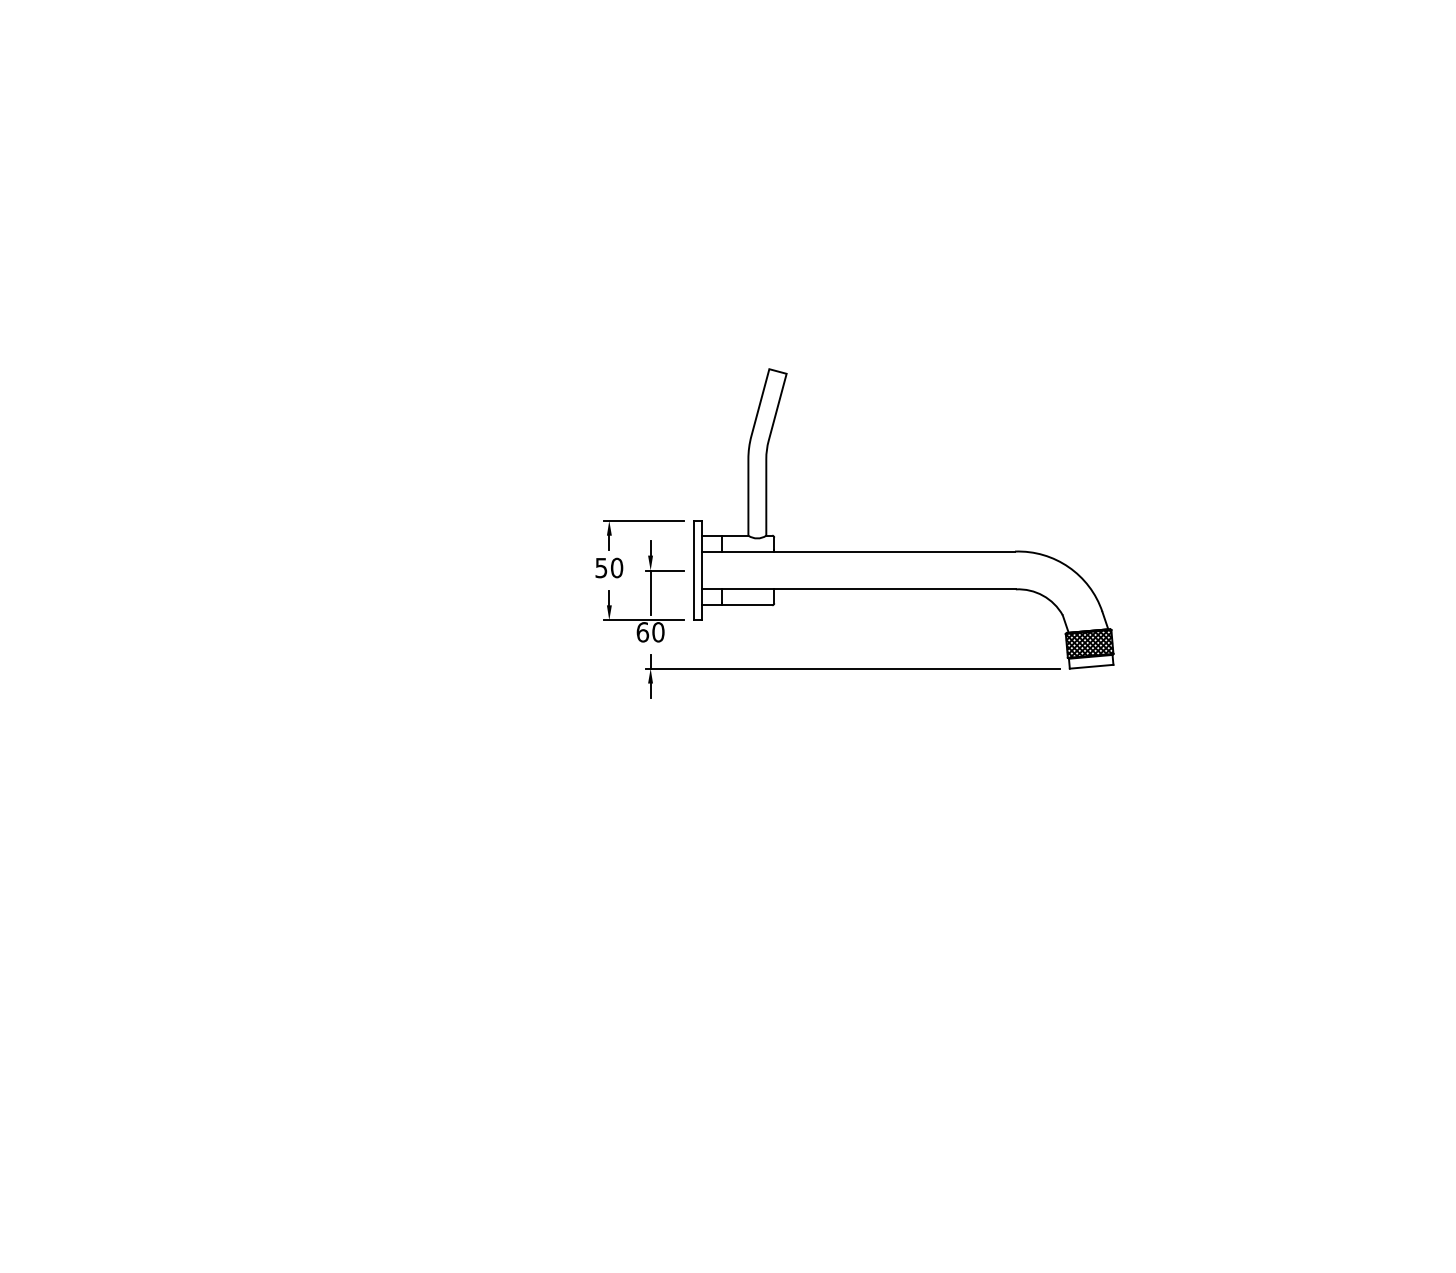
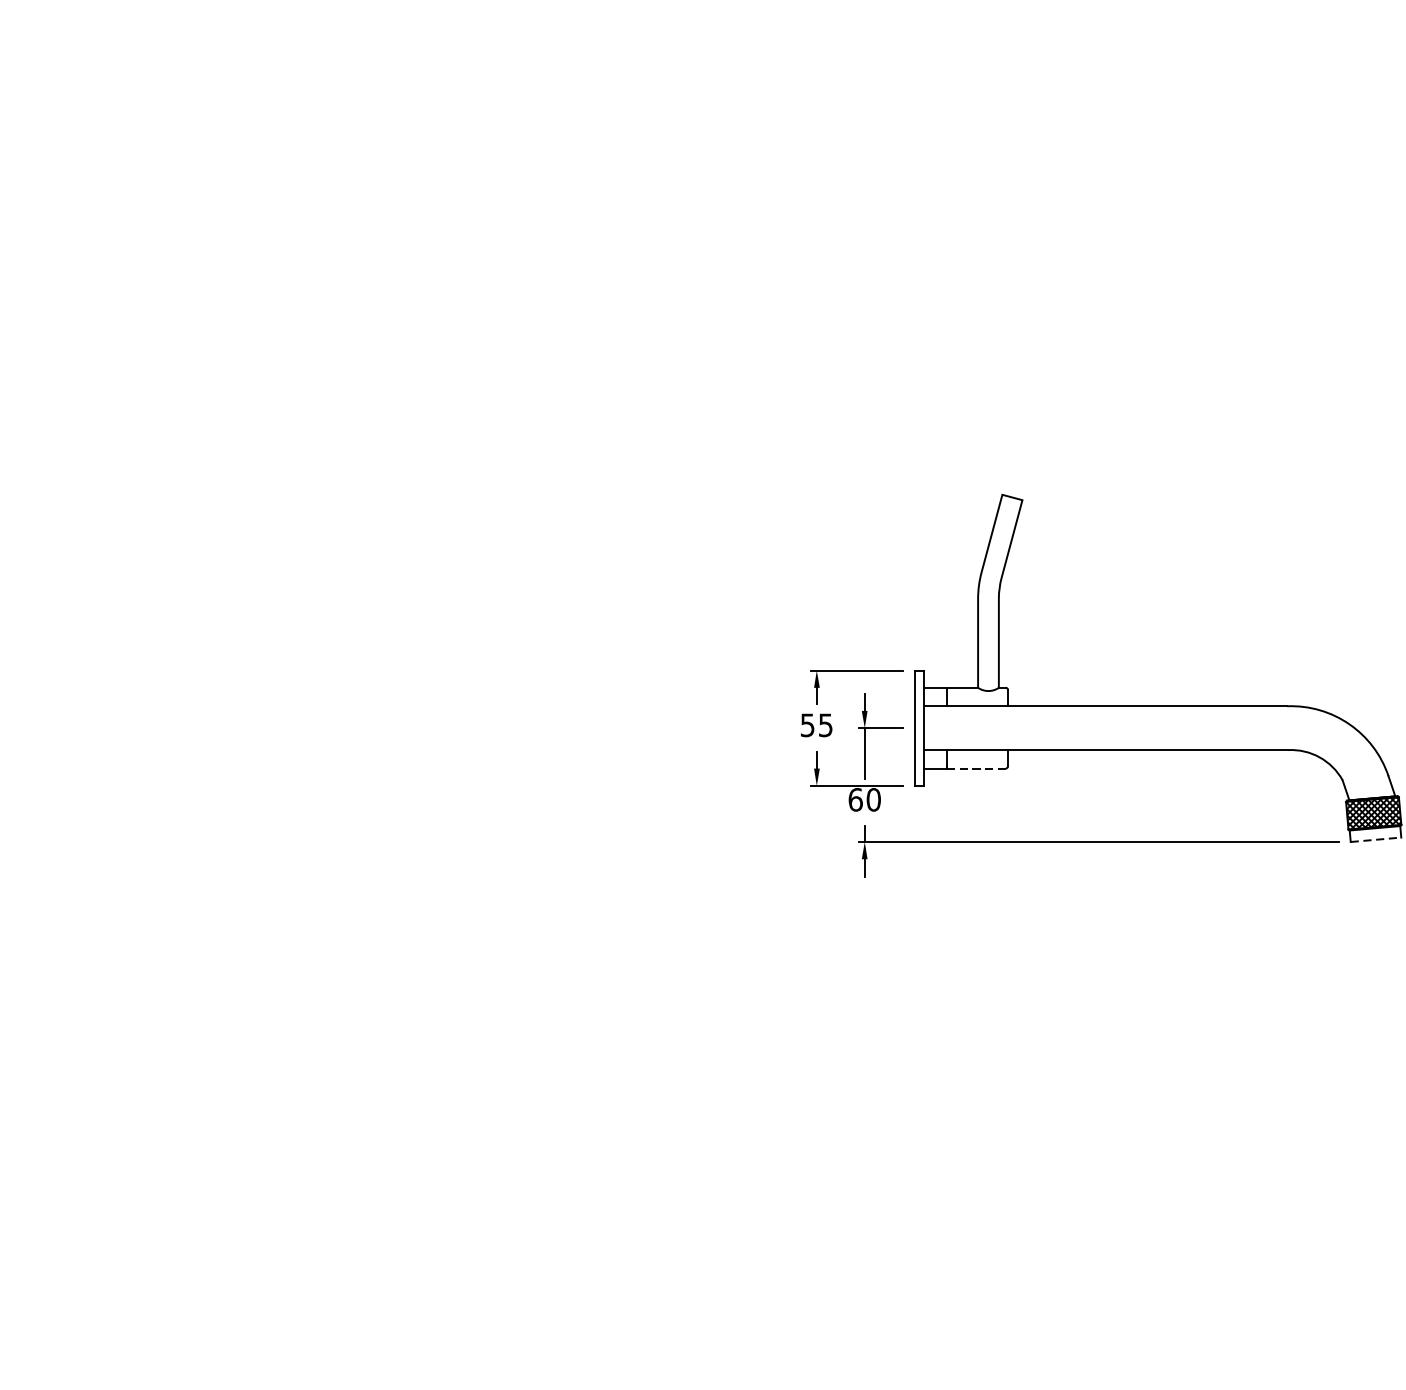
text: (617, 567) -> (826, 724), 50 -> 55
line: (747, 605) -> (977, 768), solid -> dashed
line: (1091, 666) -> (1375, 839), solid -> dashed

